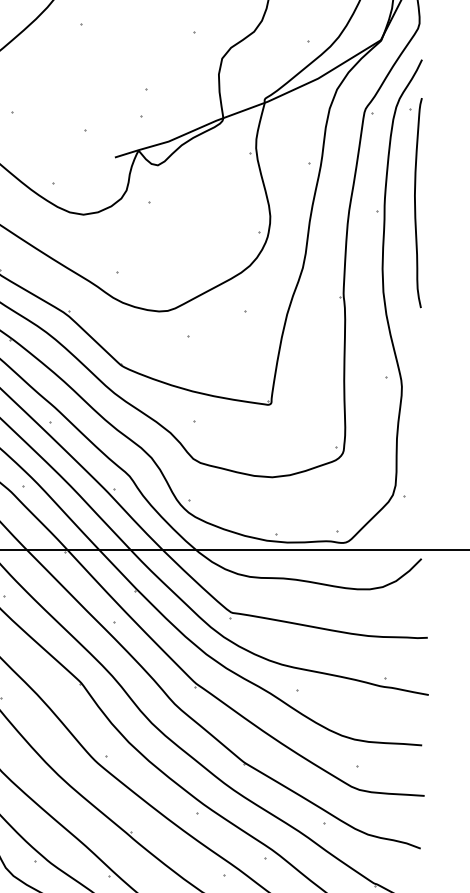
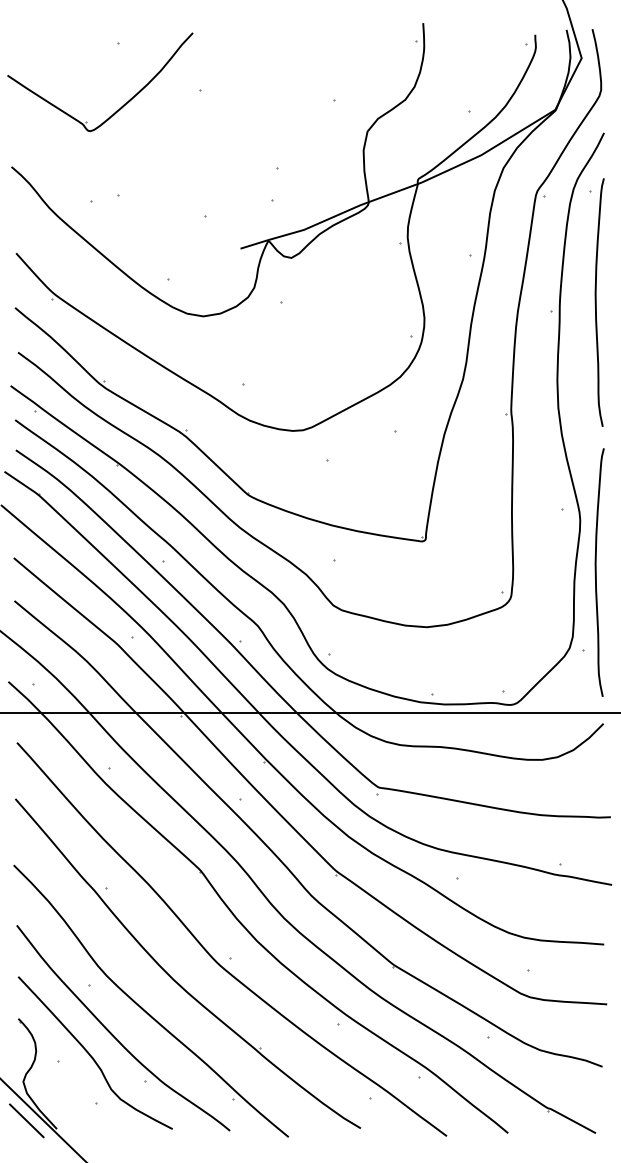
curve: (415, 431) -> (596, 572), added

